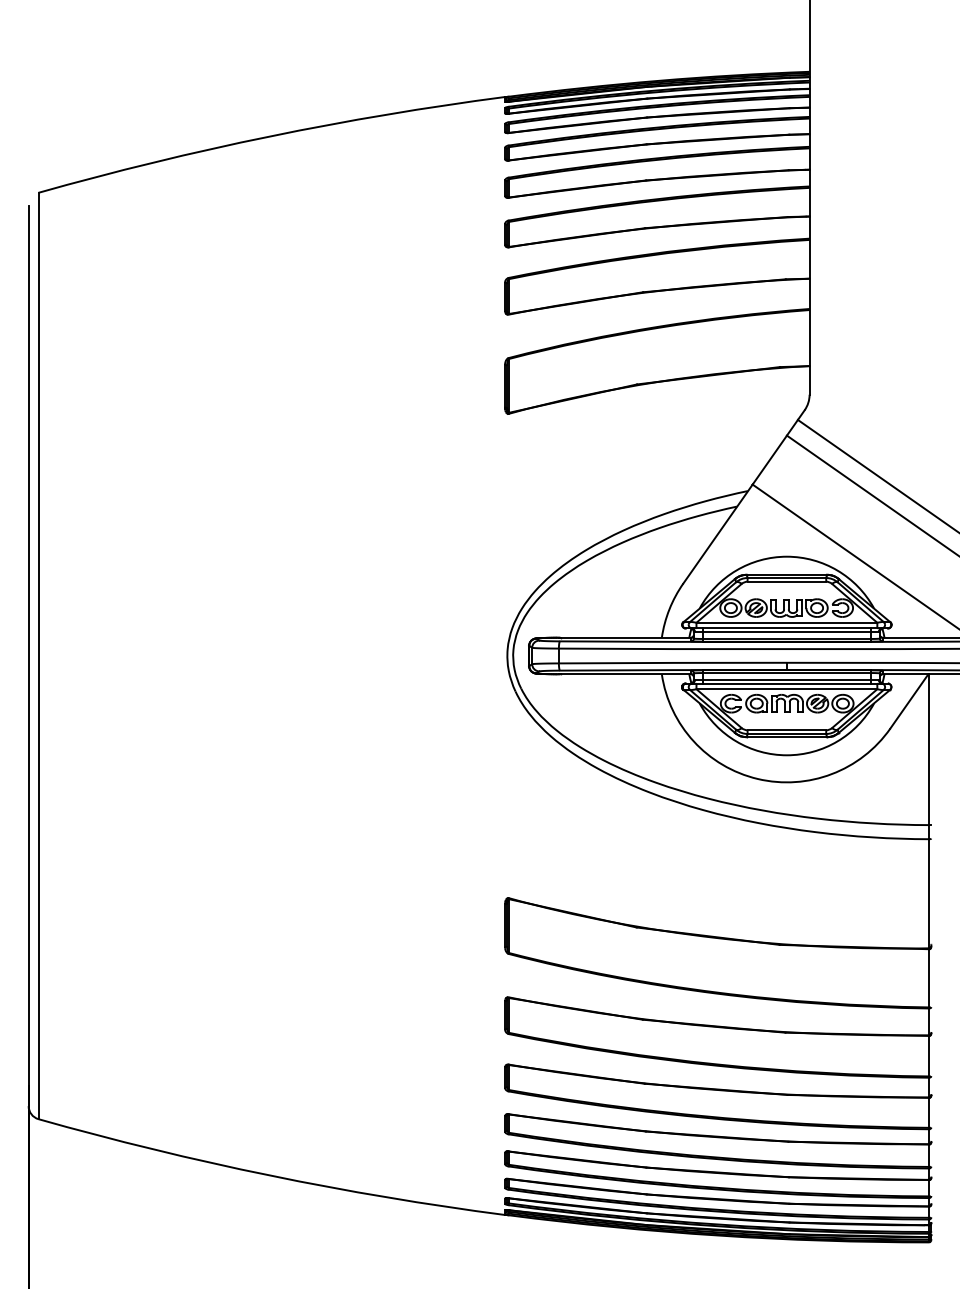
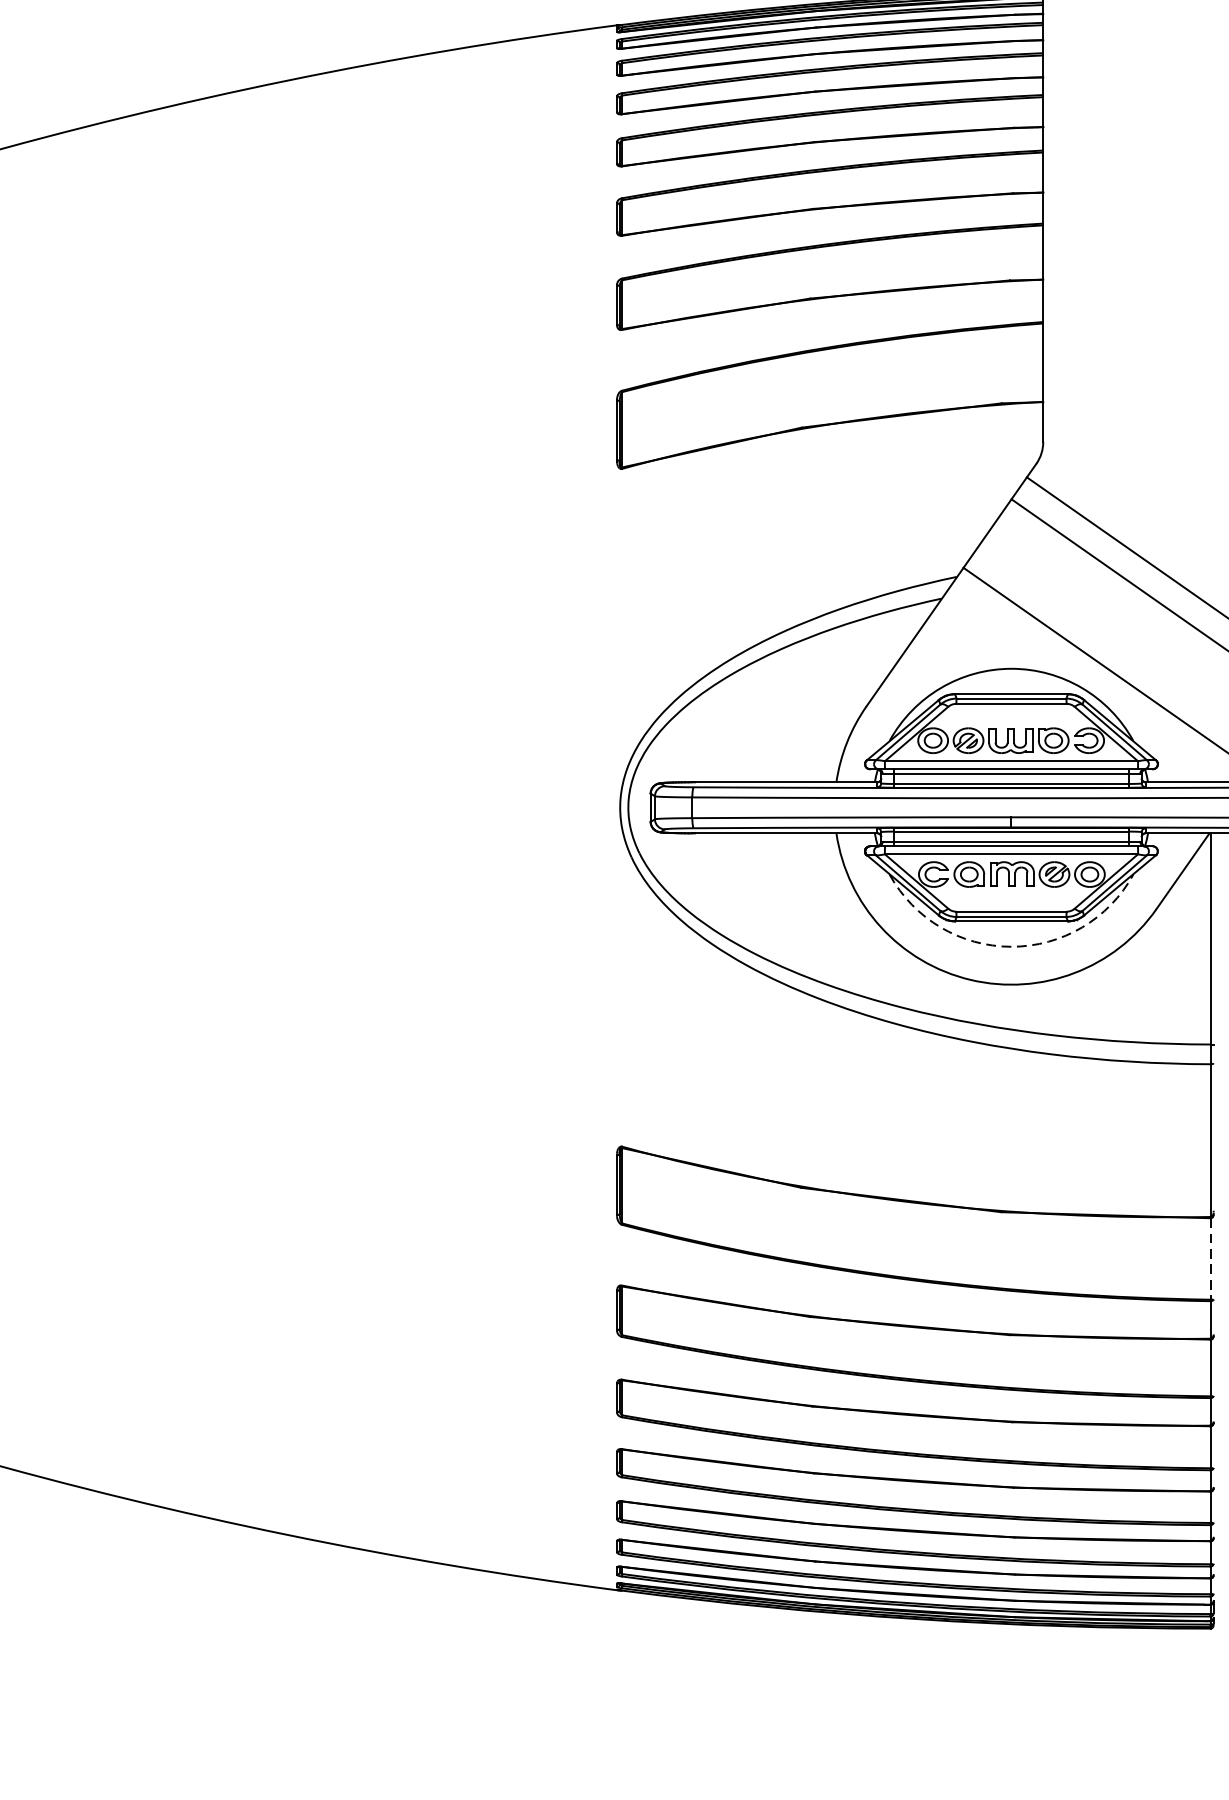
arc: (786, 755) -> (1010, 947), solid -> dashed
line: (929, 978) -> (1211, 1259), solid -> dashed

